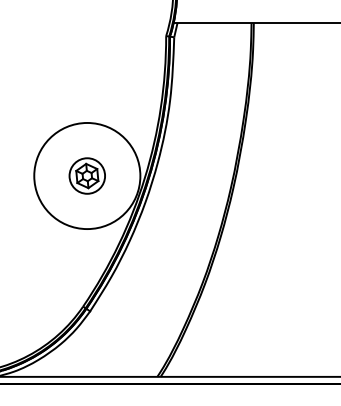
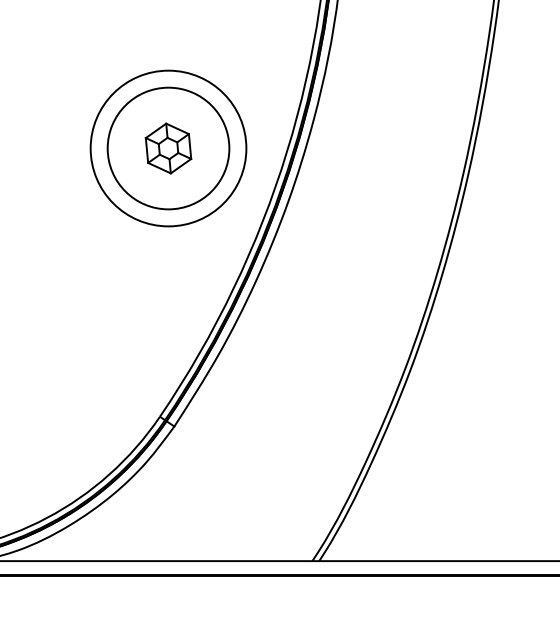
circle: (86, 175) -> (166, 147), size x1.67
circle: (87, 175) -> (168, 147), size x0.71

